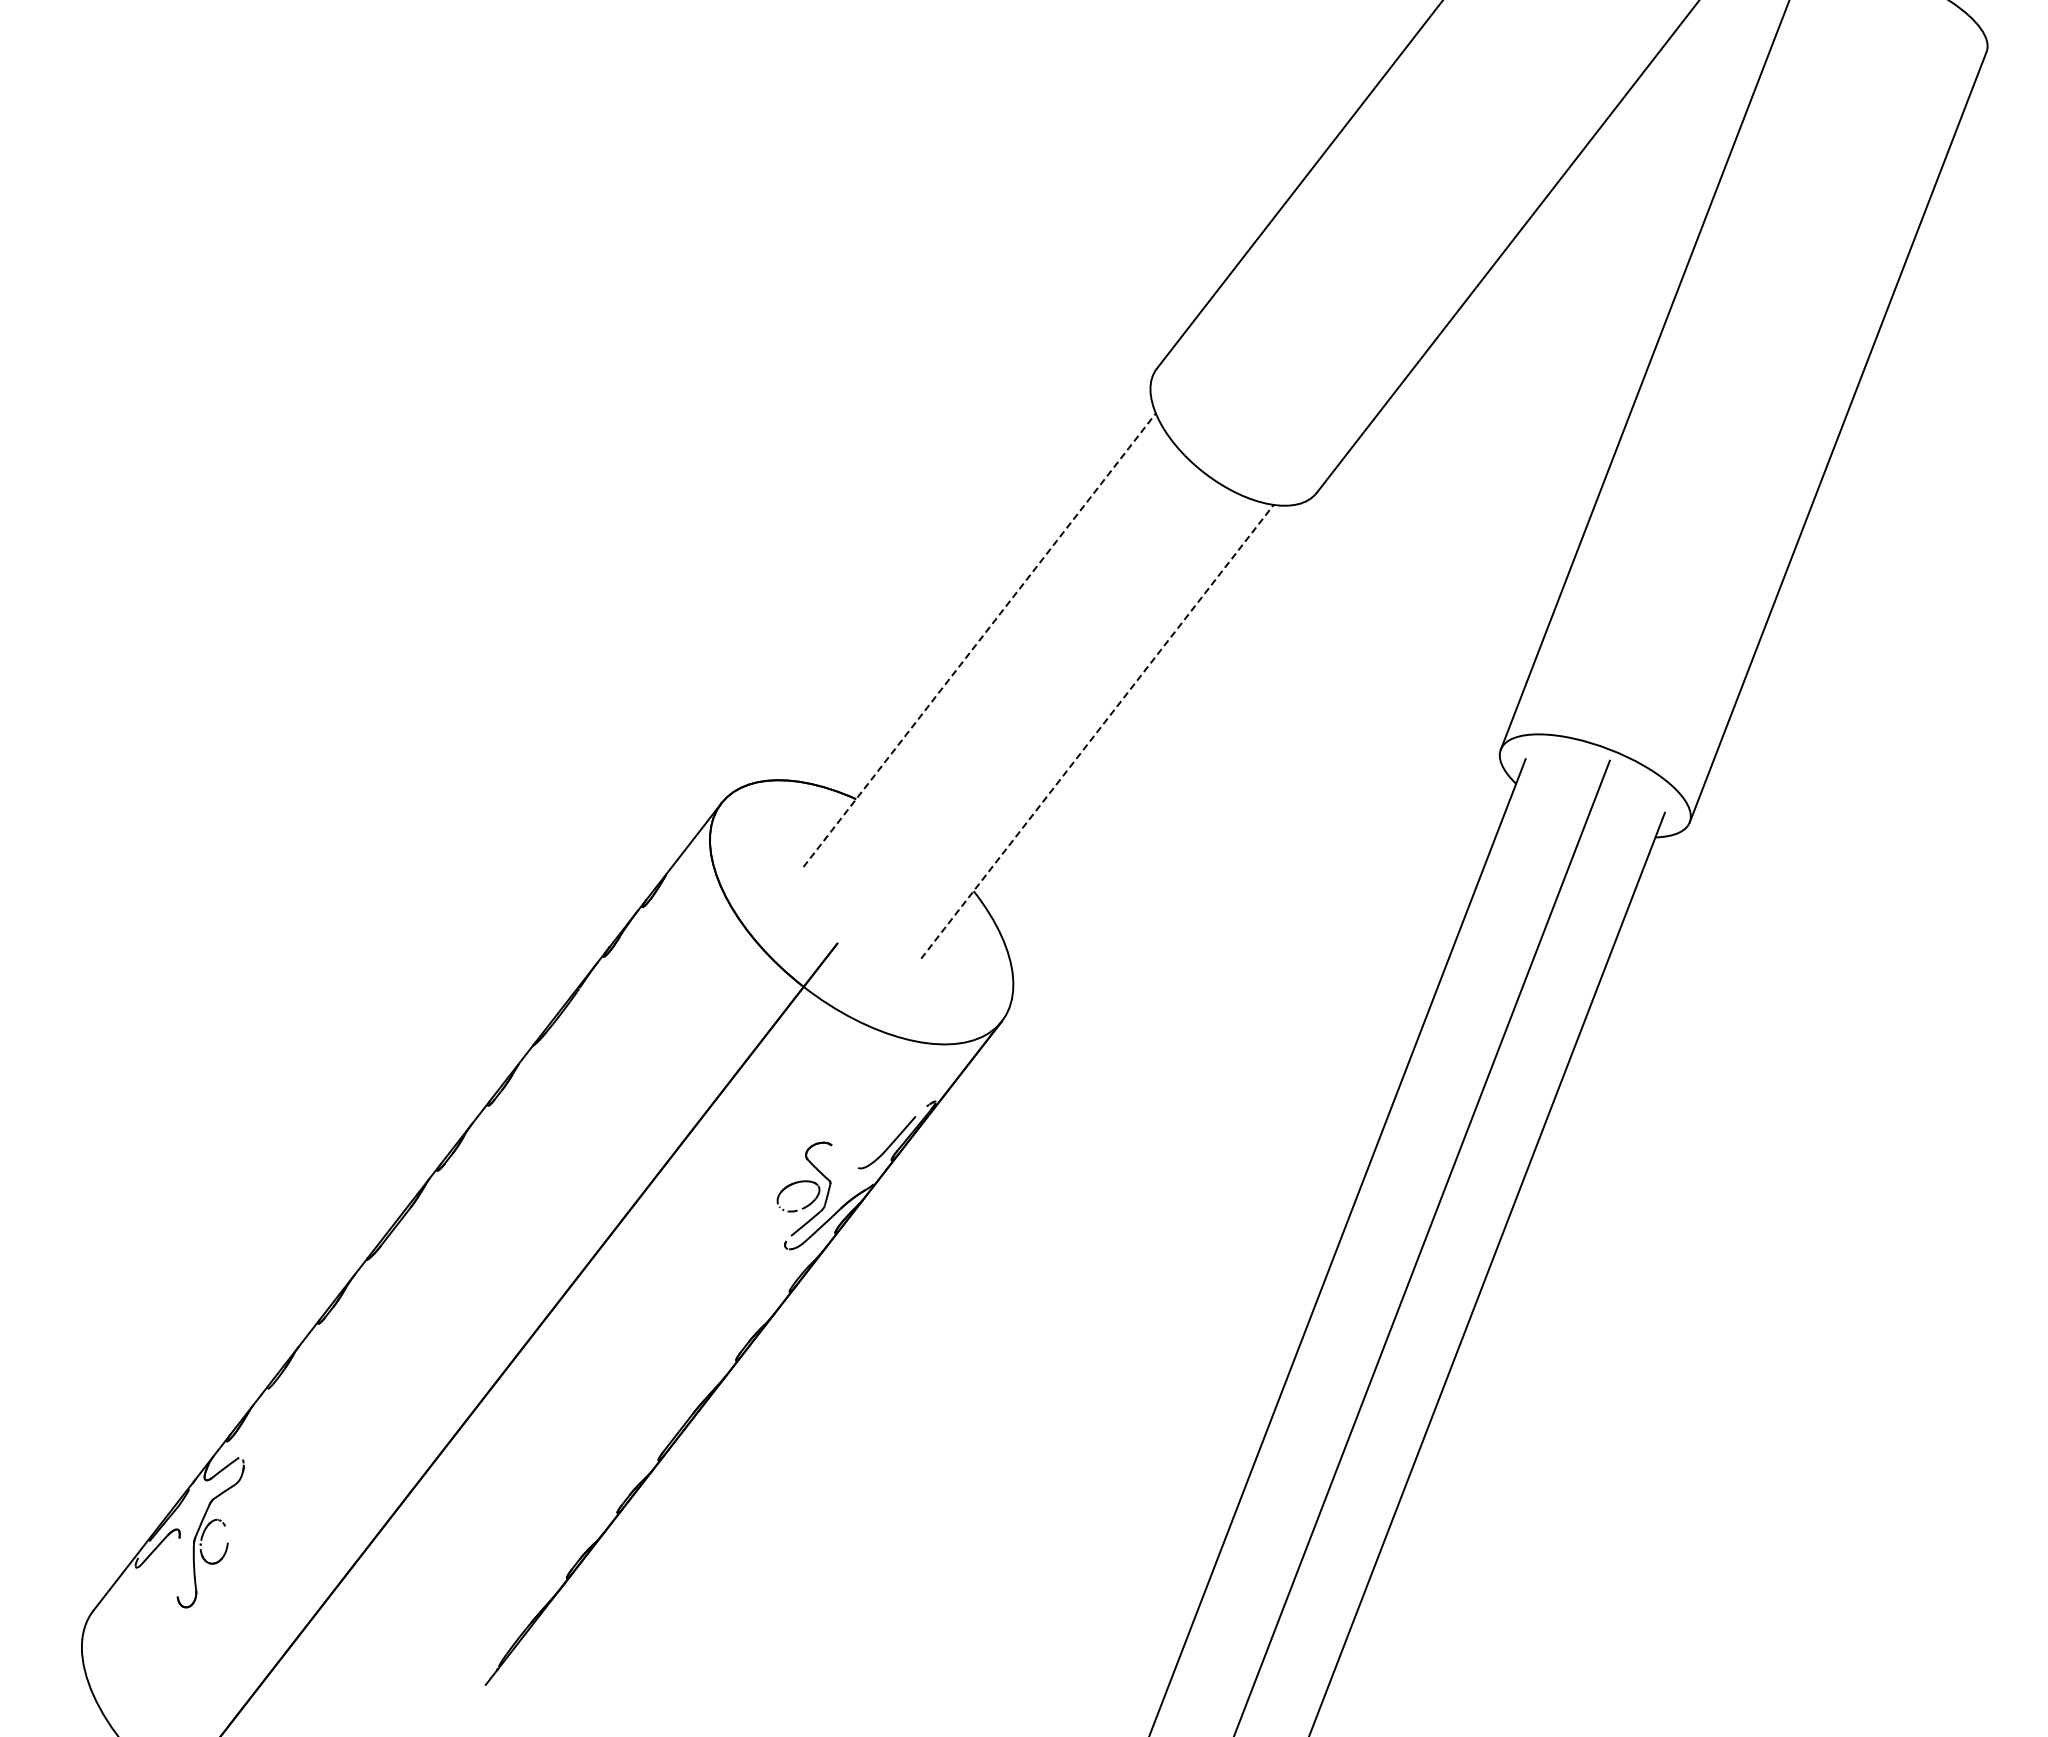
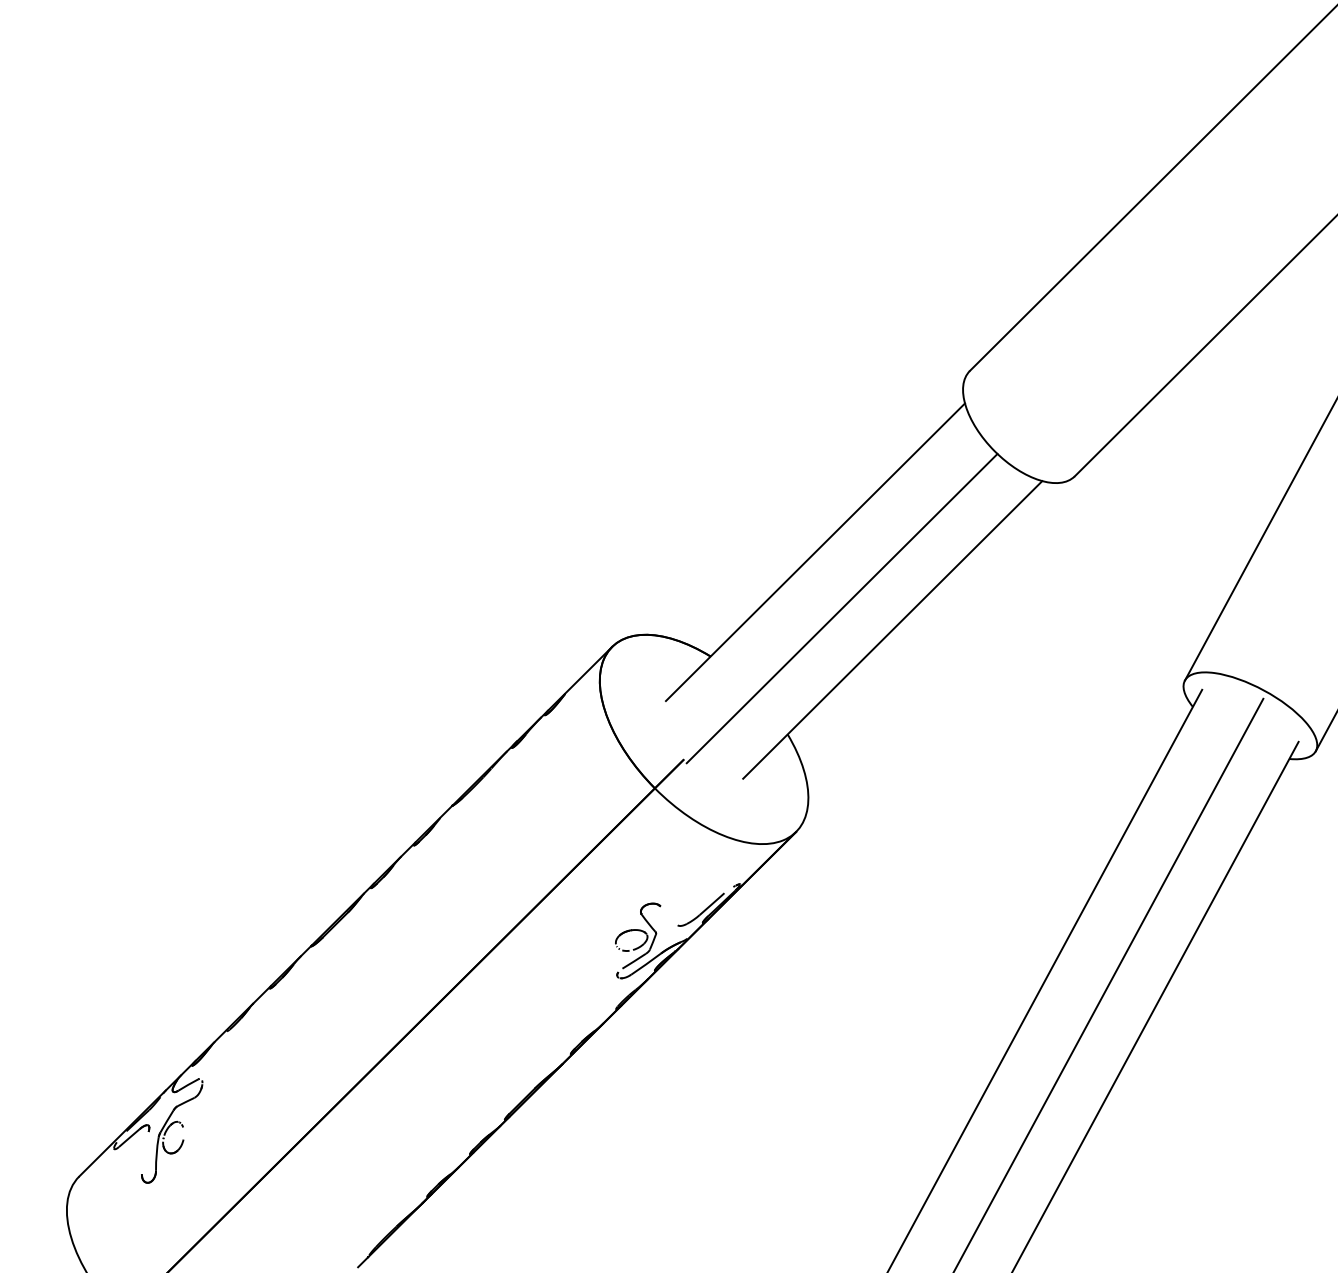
line: (979, 639) -> (815, 551), dashed -> solid
line: (1025, 711) -> (842, 608), added
line: (1097, 731) -> (892, 629), dashed -> solid

